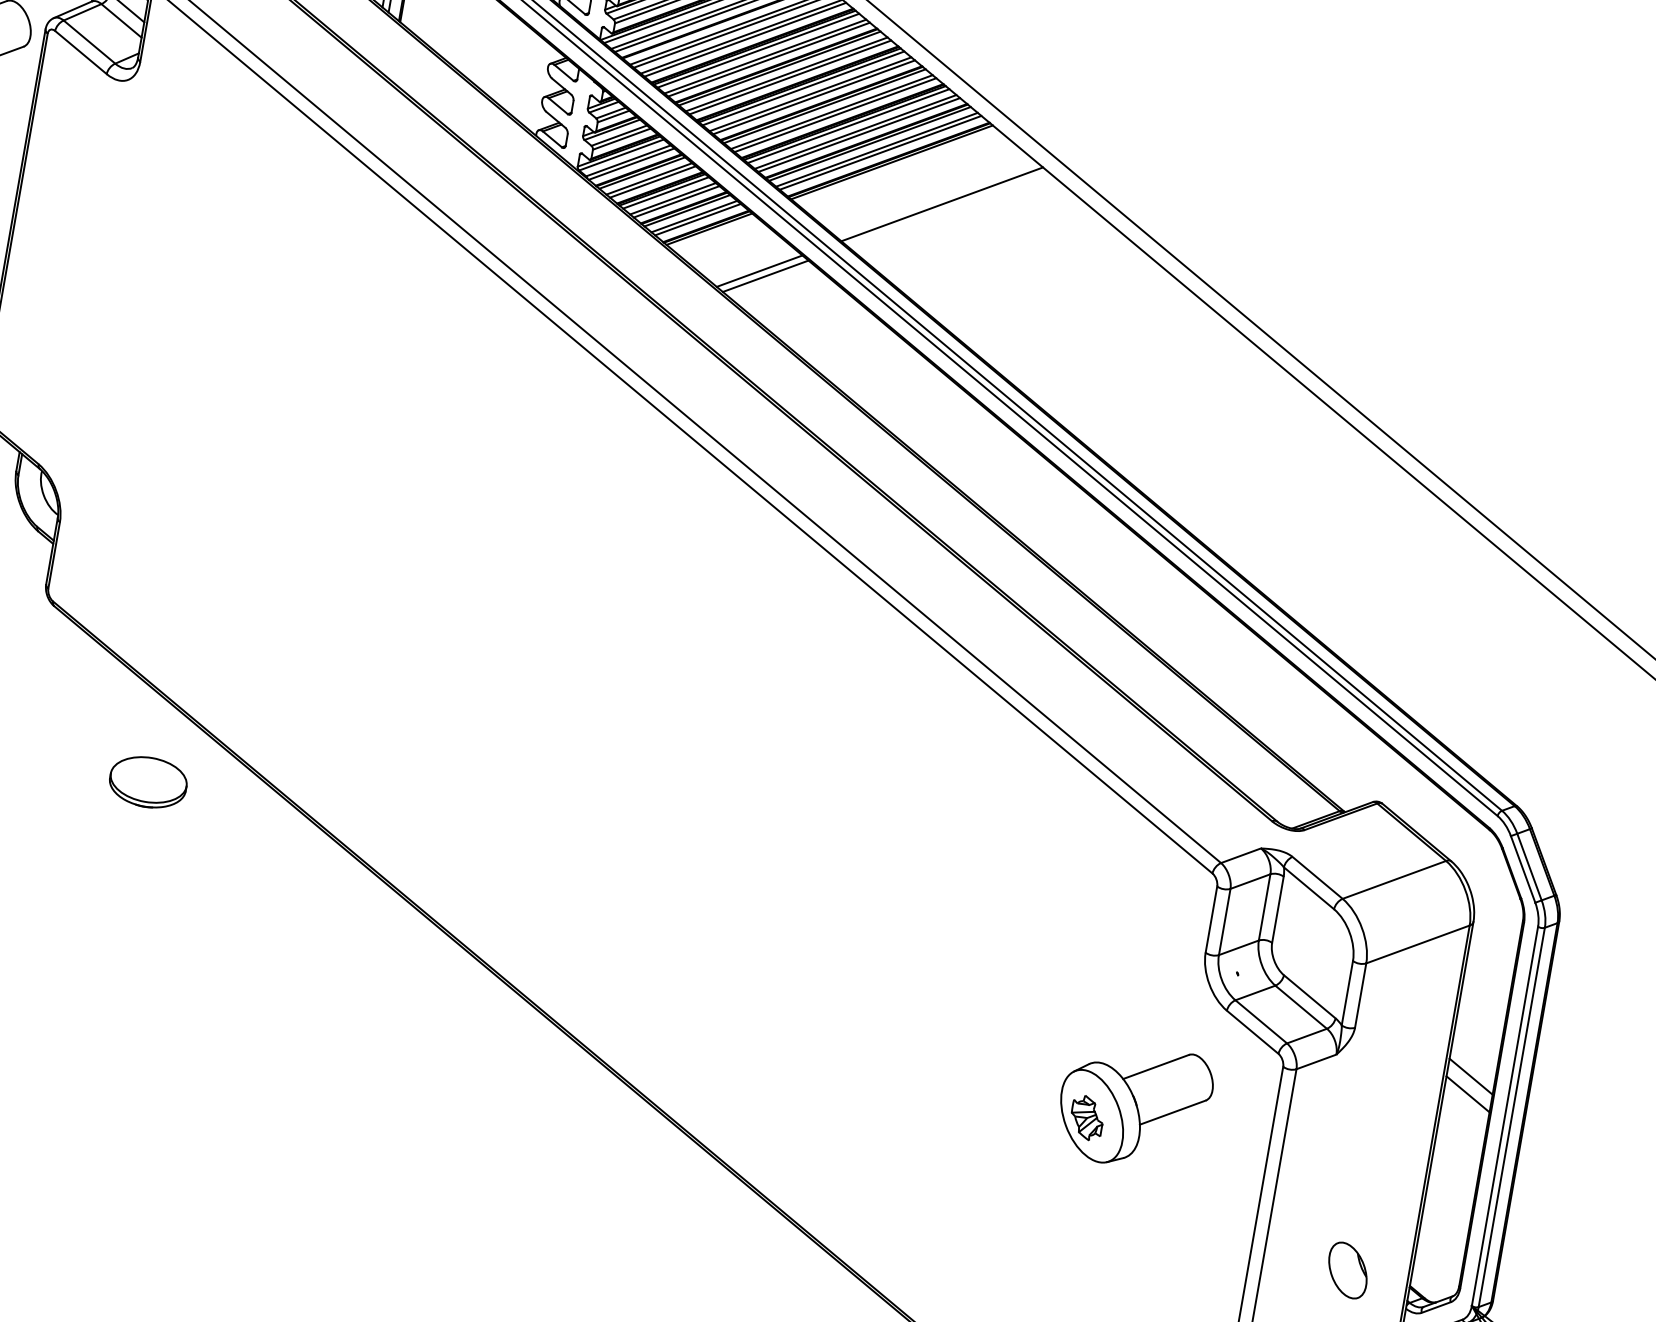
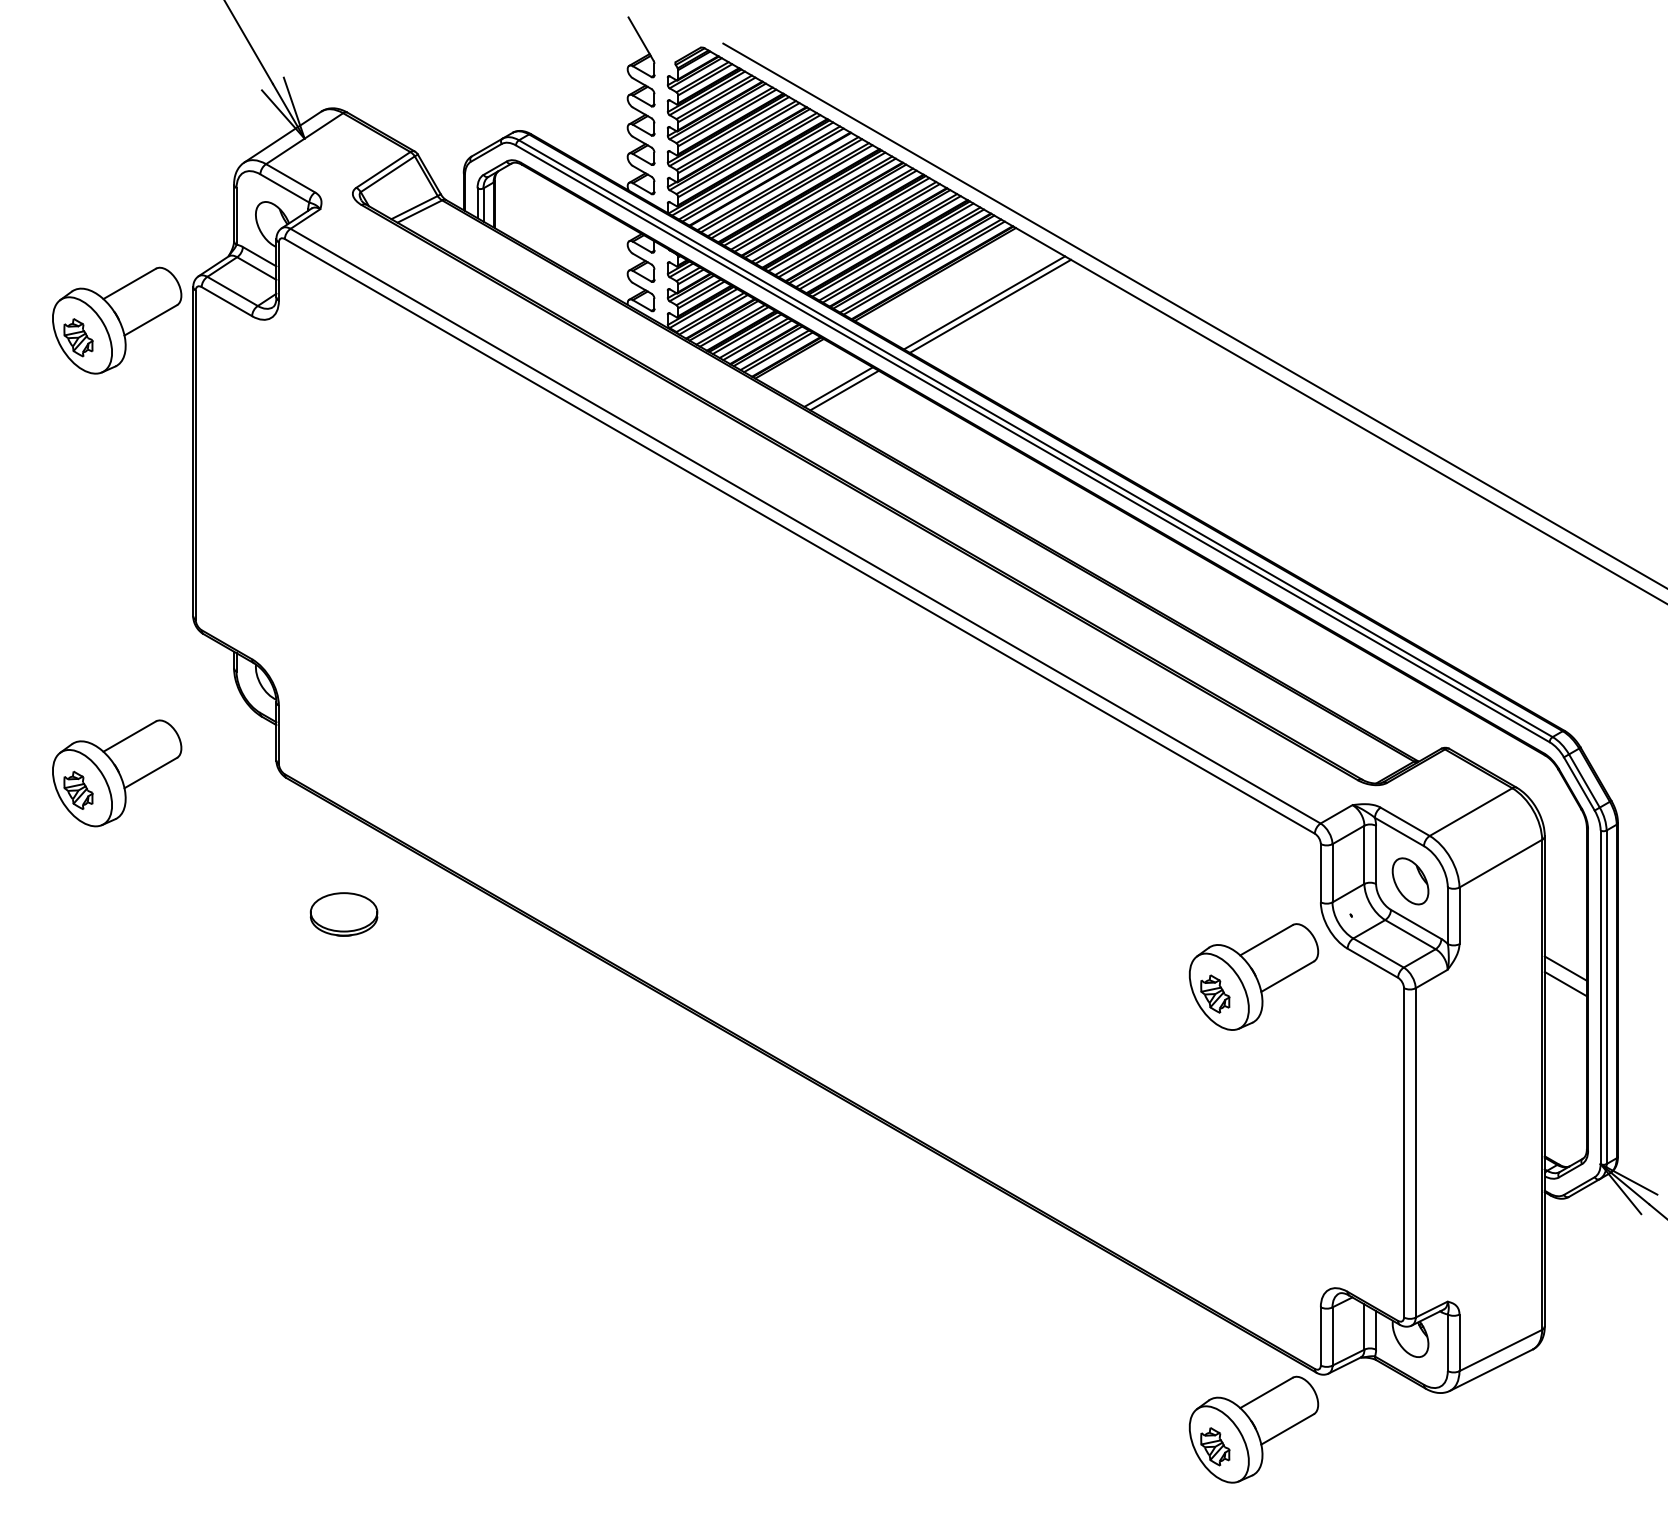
line: (948, 208) -> (990, 305), added
part: (147, 782) -> (343, 914), moved
part: (1134, 1105) -> (1253, 976), moved
part: (1347, 1270) -> (1410, 881), moved

